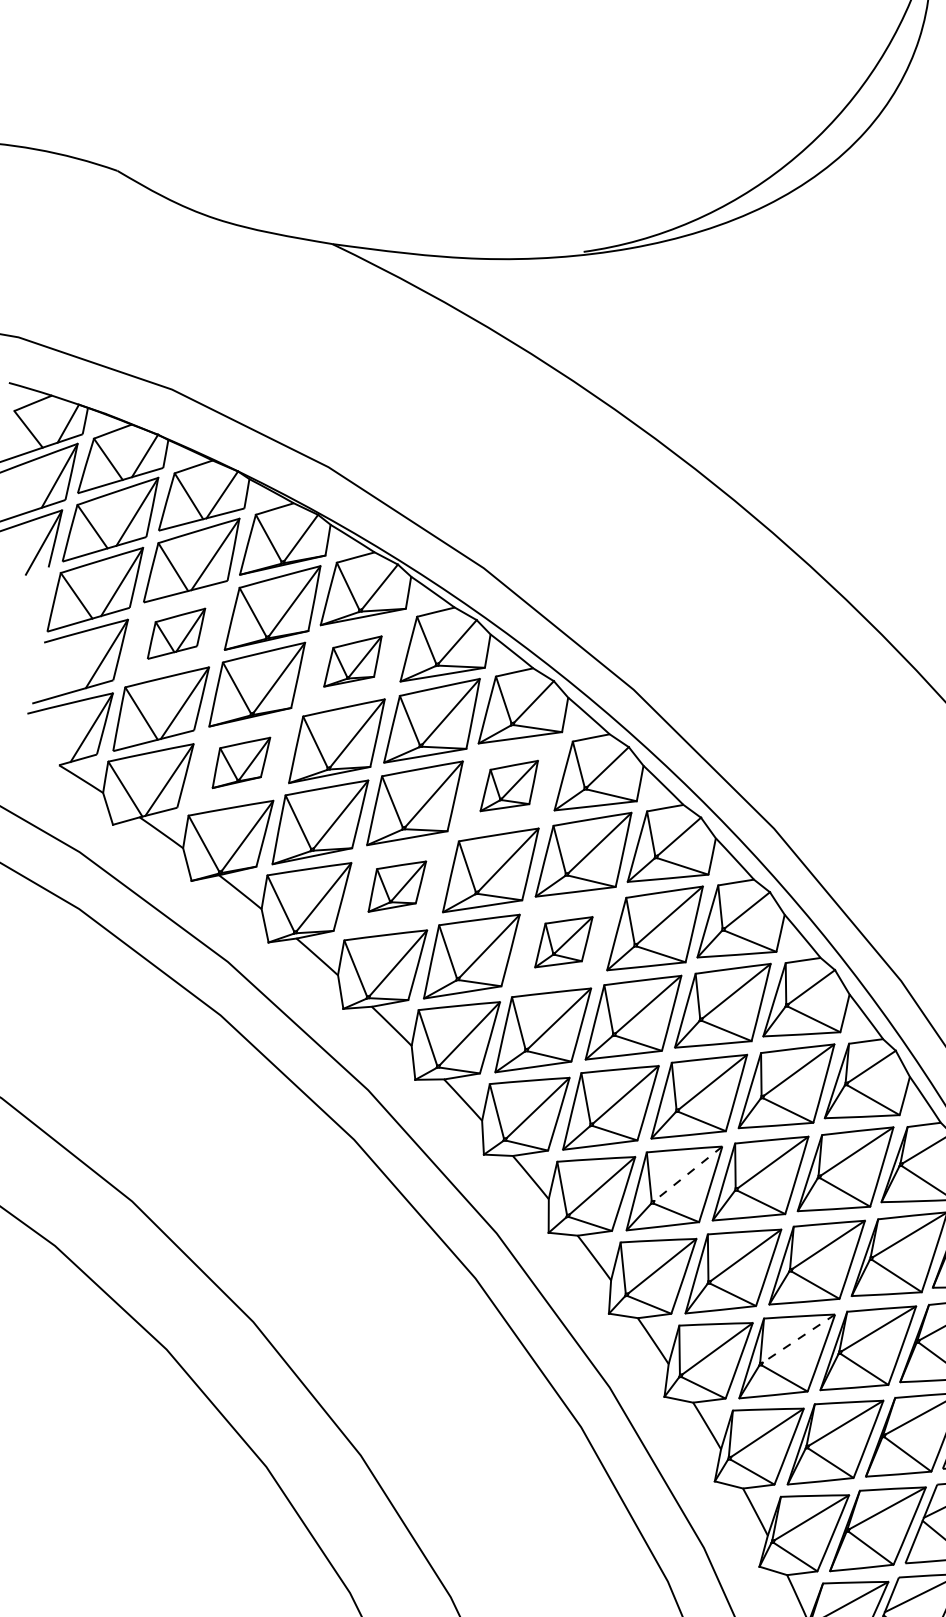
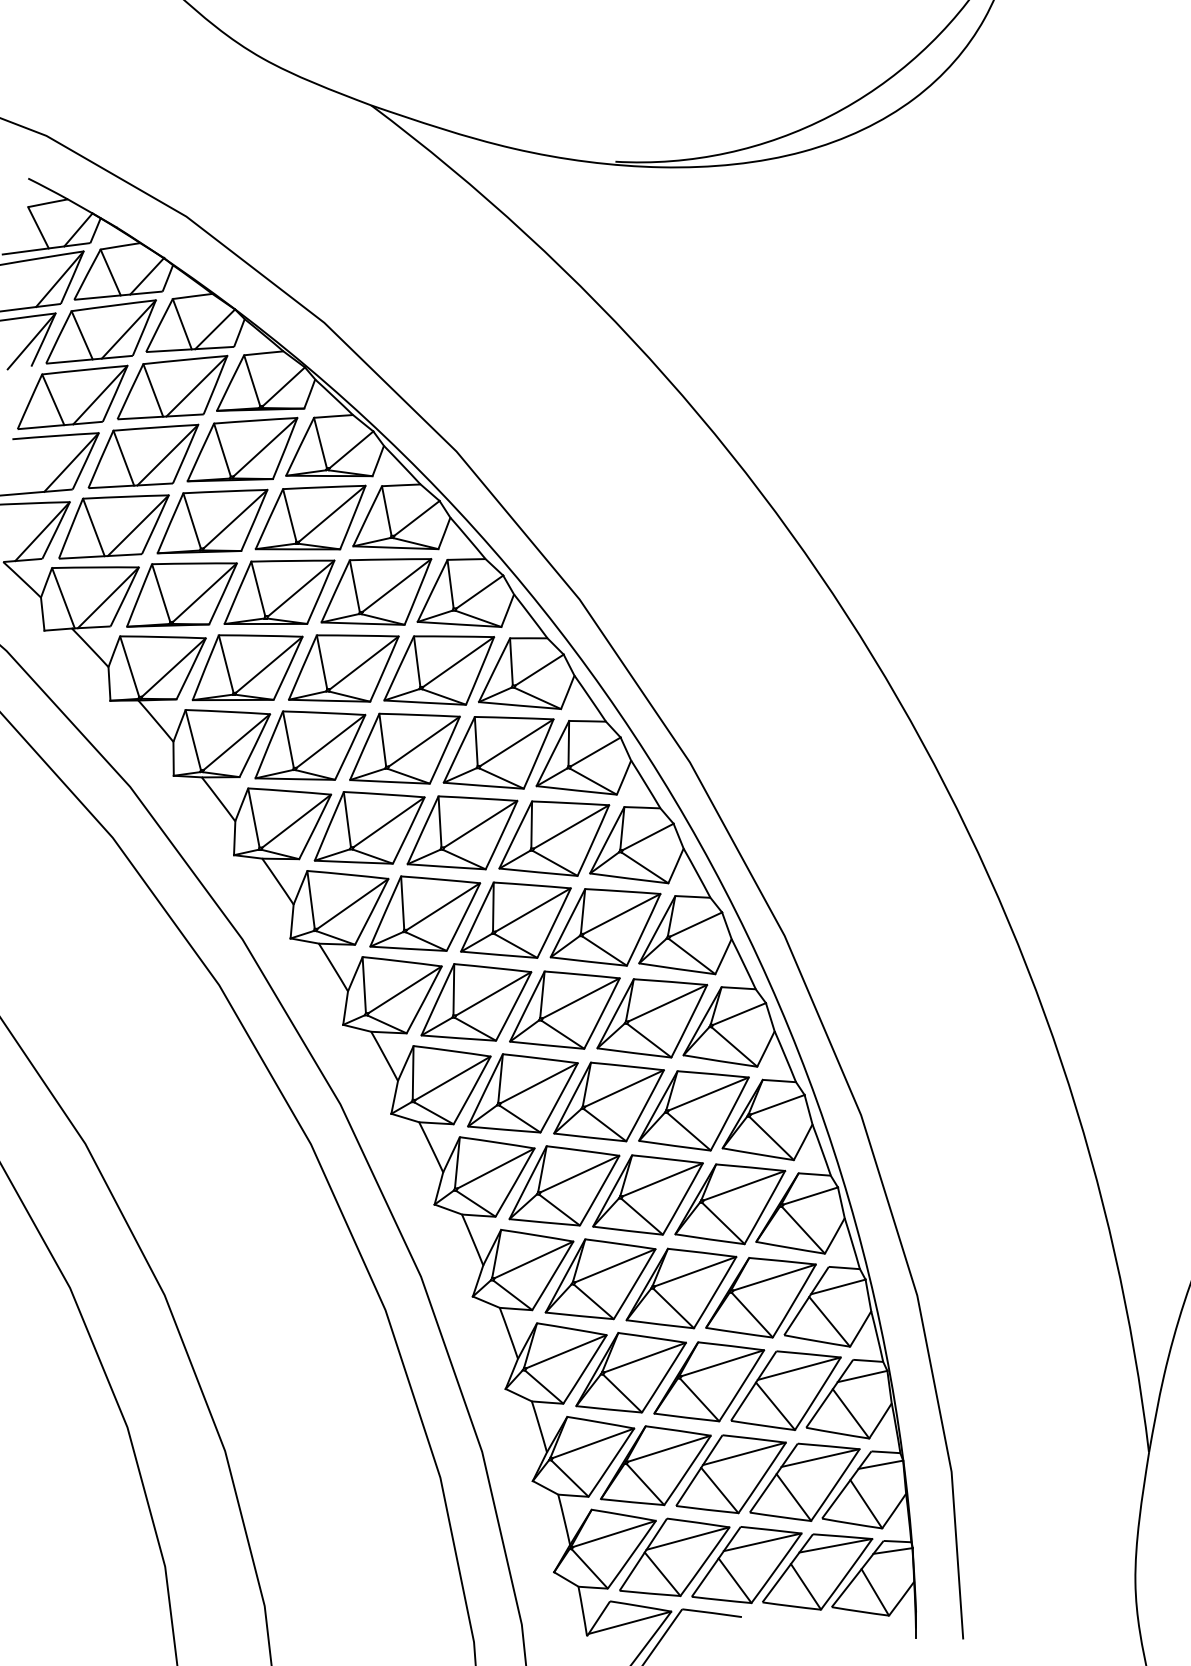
part: (176, 633) -> (143, 455), size x1.67
part: (352, 661) -> (310, 517), size x1.67
part: (240, 762) -> (181, 594), size x1.67
part: (509, 787) -> (439, 670), size x1.67
part: (397, 885) -> (310, 745), size x1.67
part: (563, 942) -> (462, 832), size x1.67
line: (687, 1174) -> (538, 1083), dashed -> solid
line: (797, 1338) -> (614, 1265), dashed -> solid

